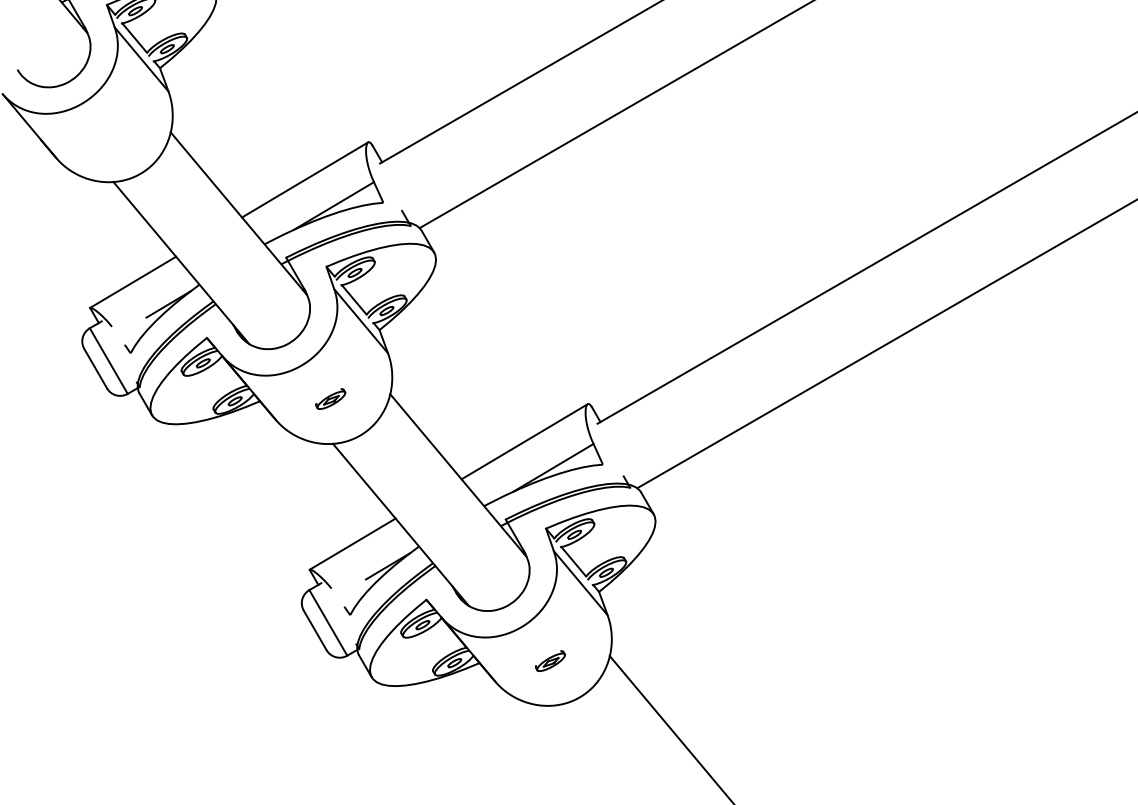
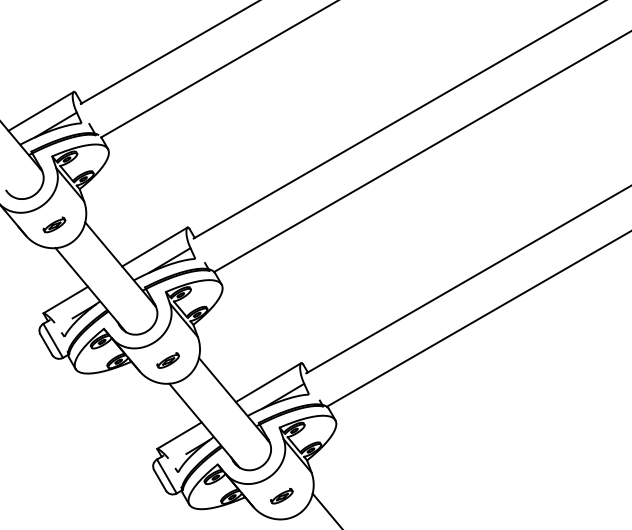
part: (111, 136) -> (54, 224), added
part: (329, 398) -> (167, 360), size x1.43
part: (549, 661) -> (281, 496), size x1.43

